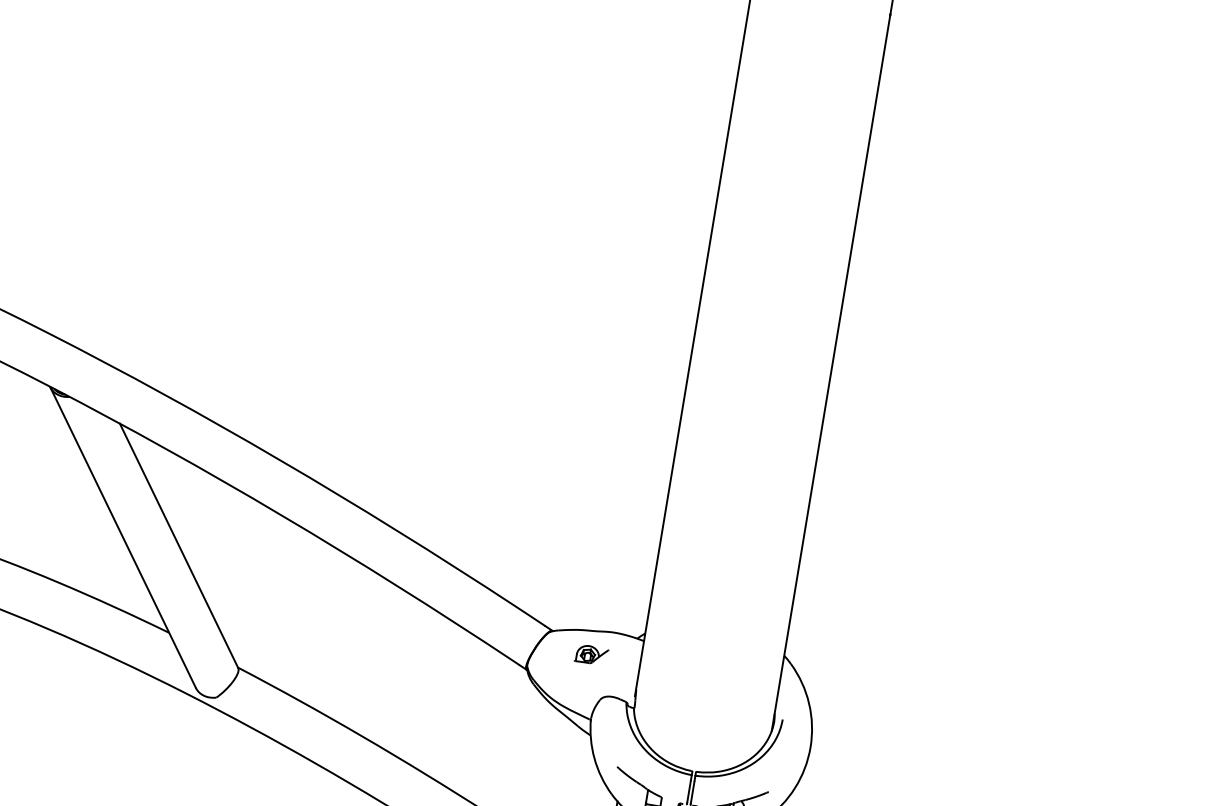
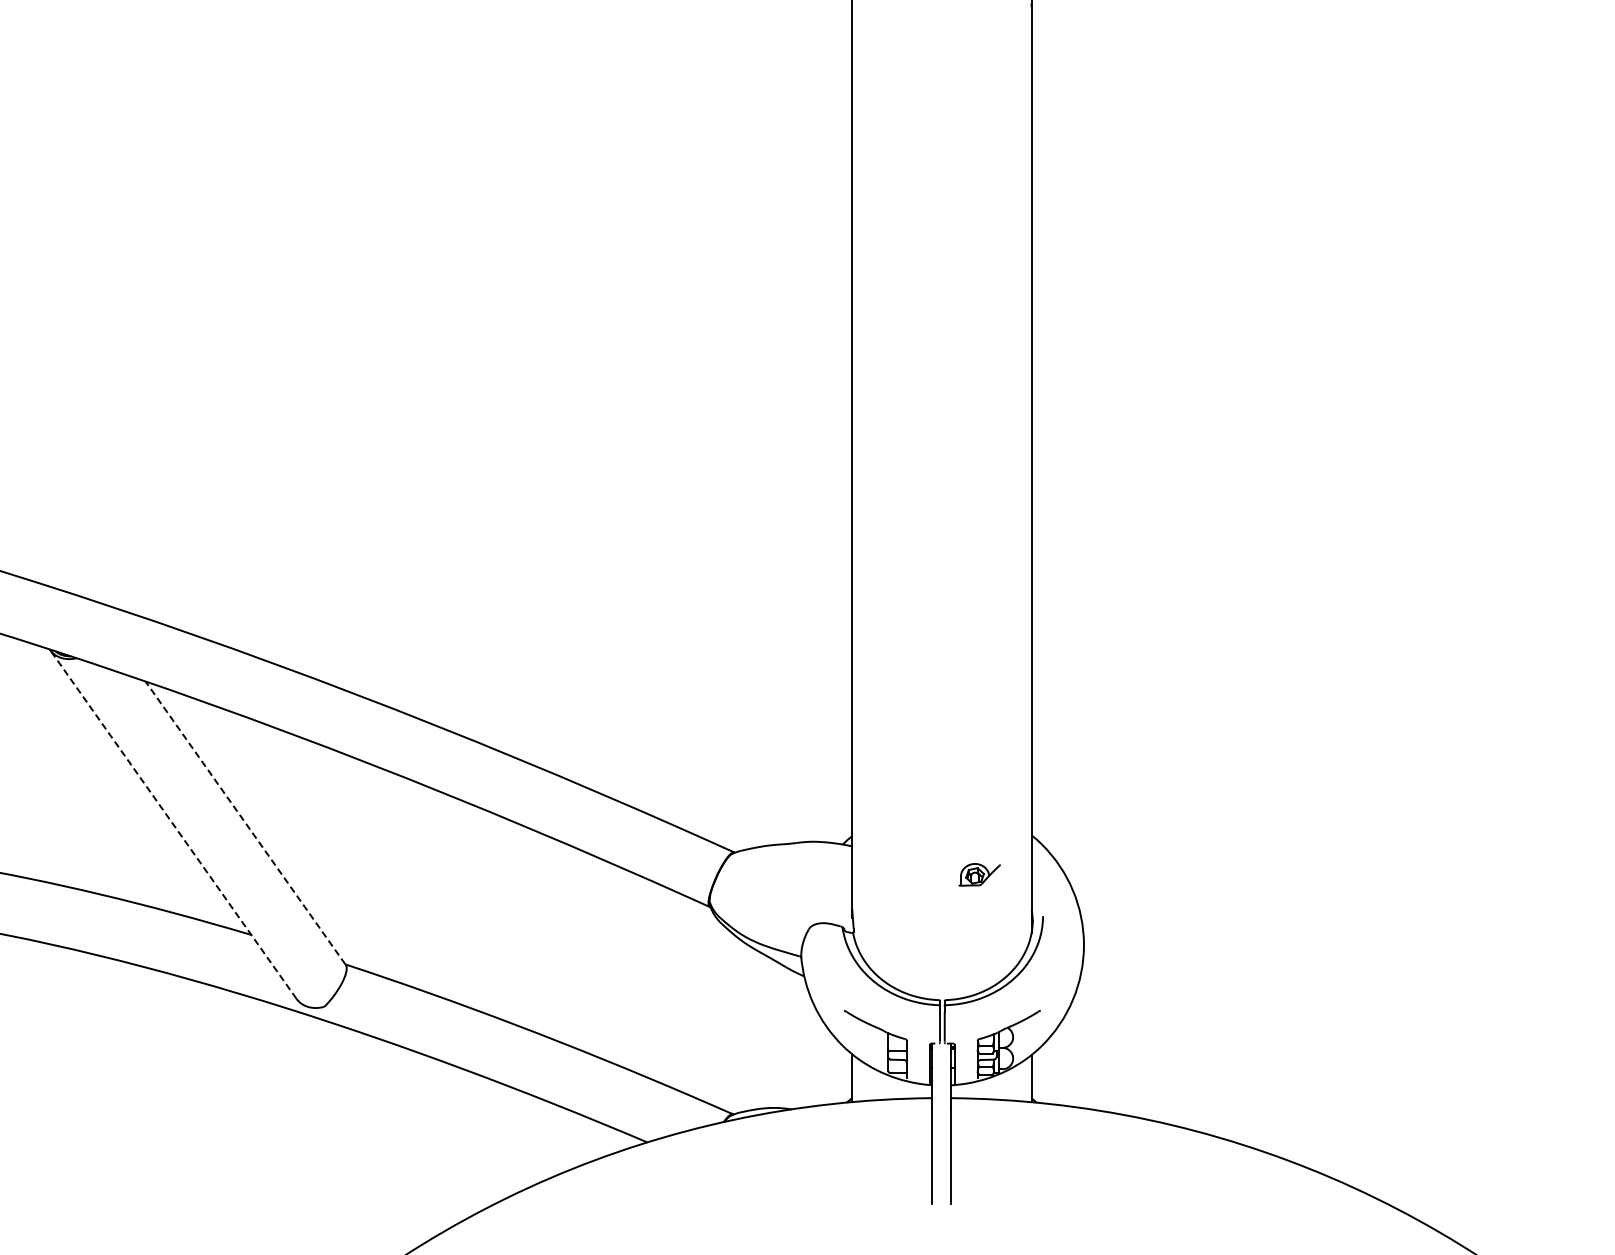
line: (123, 537) -> (173, 824), solid -> dashed
line: (179, 545) -> (245, 822), solid -> dashed
part: (591, 654) -> (979, 874), moved

